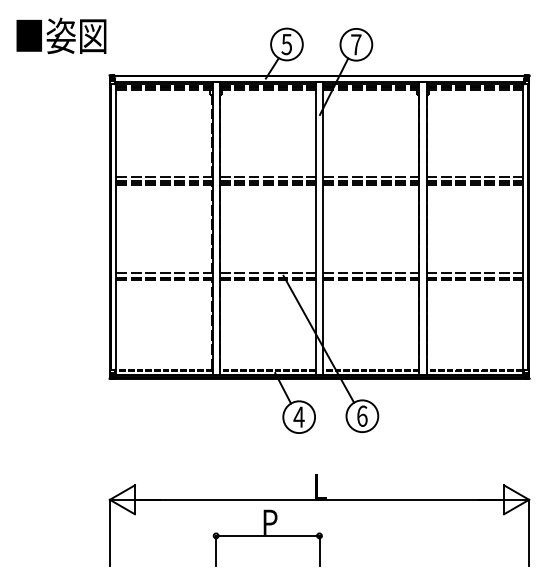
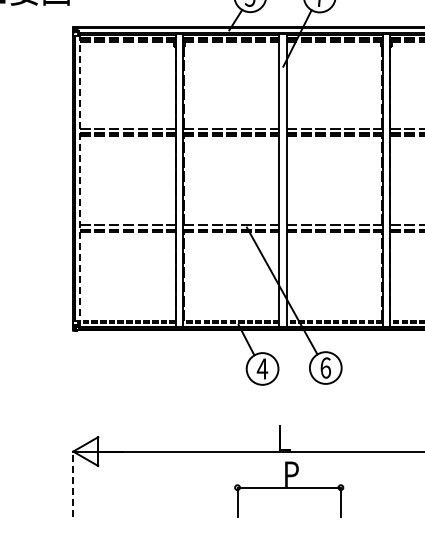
line: (116, 228) -> (79, 180), solid -> dashed
line: (109, 532) -> (72, 484), solid -> dashed
part: (267, 537) -> (288, 489), moved

